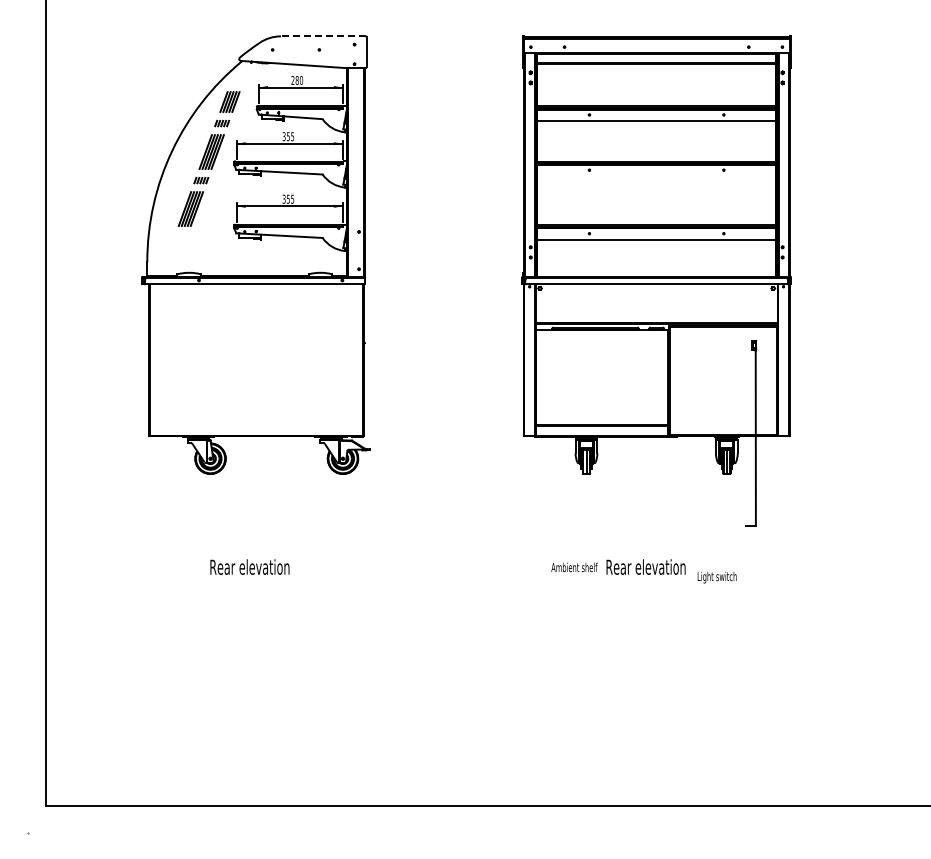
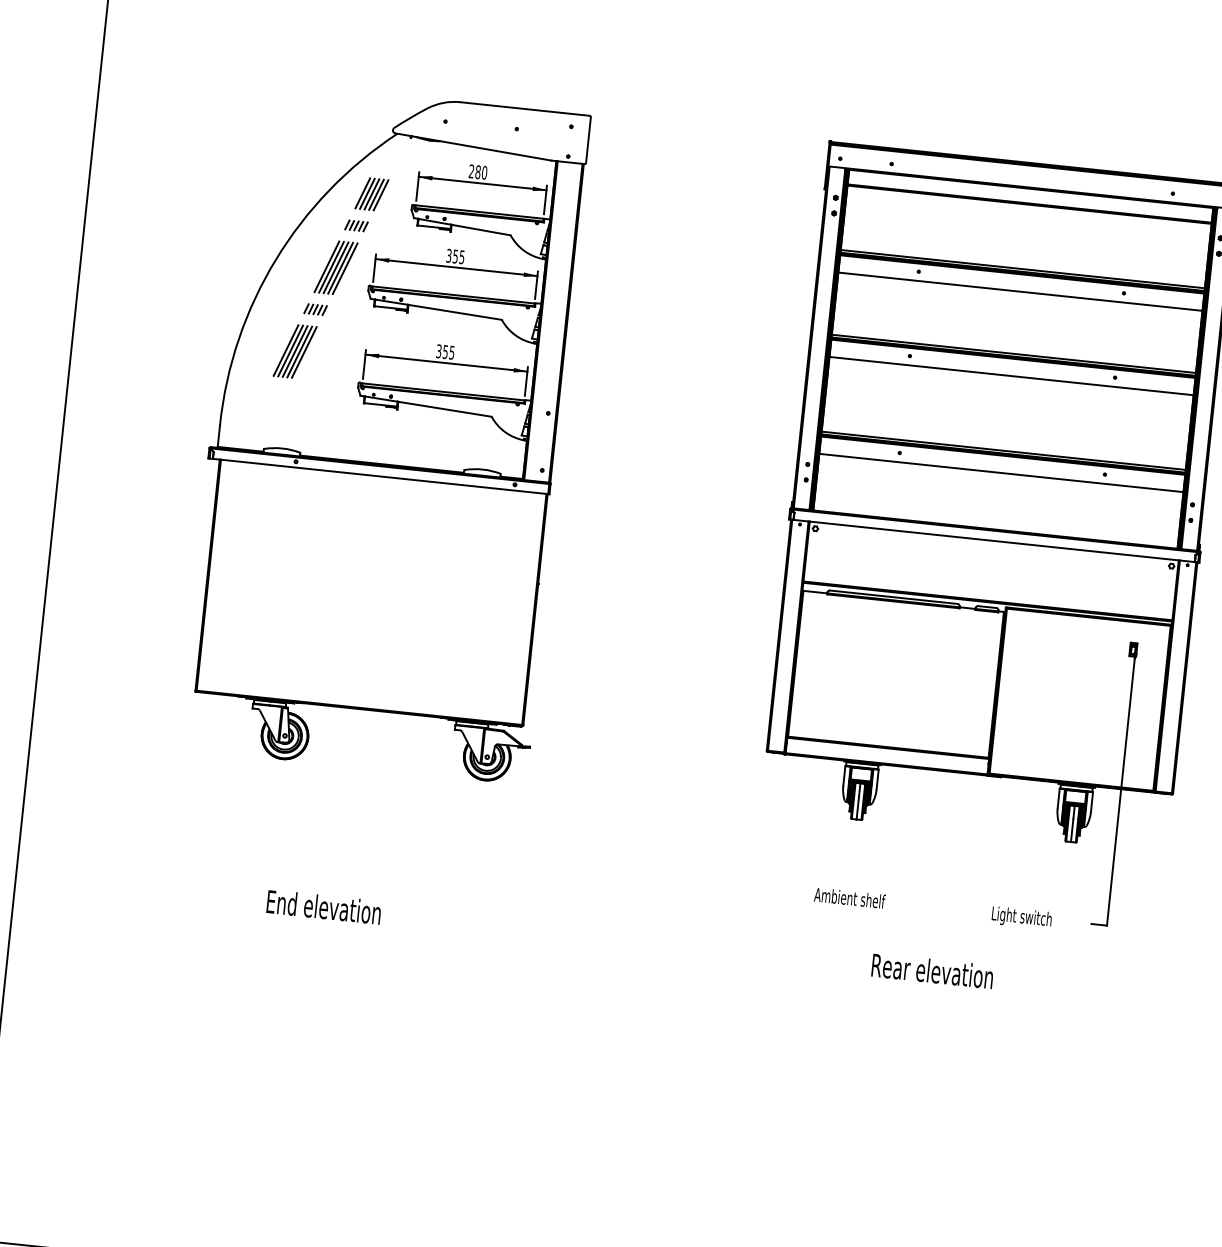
line: (322, 36) -> (523, 109), dashed -> solid
line: (656, 176) -> (1011, 376), added
text: (250, 566) -> (328, 906), Rear elevation -> End elevation
text: (574, 567) -> (849, 898), moved
text: (716, 577) -> (1020, 917), moved

